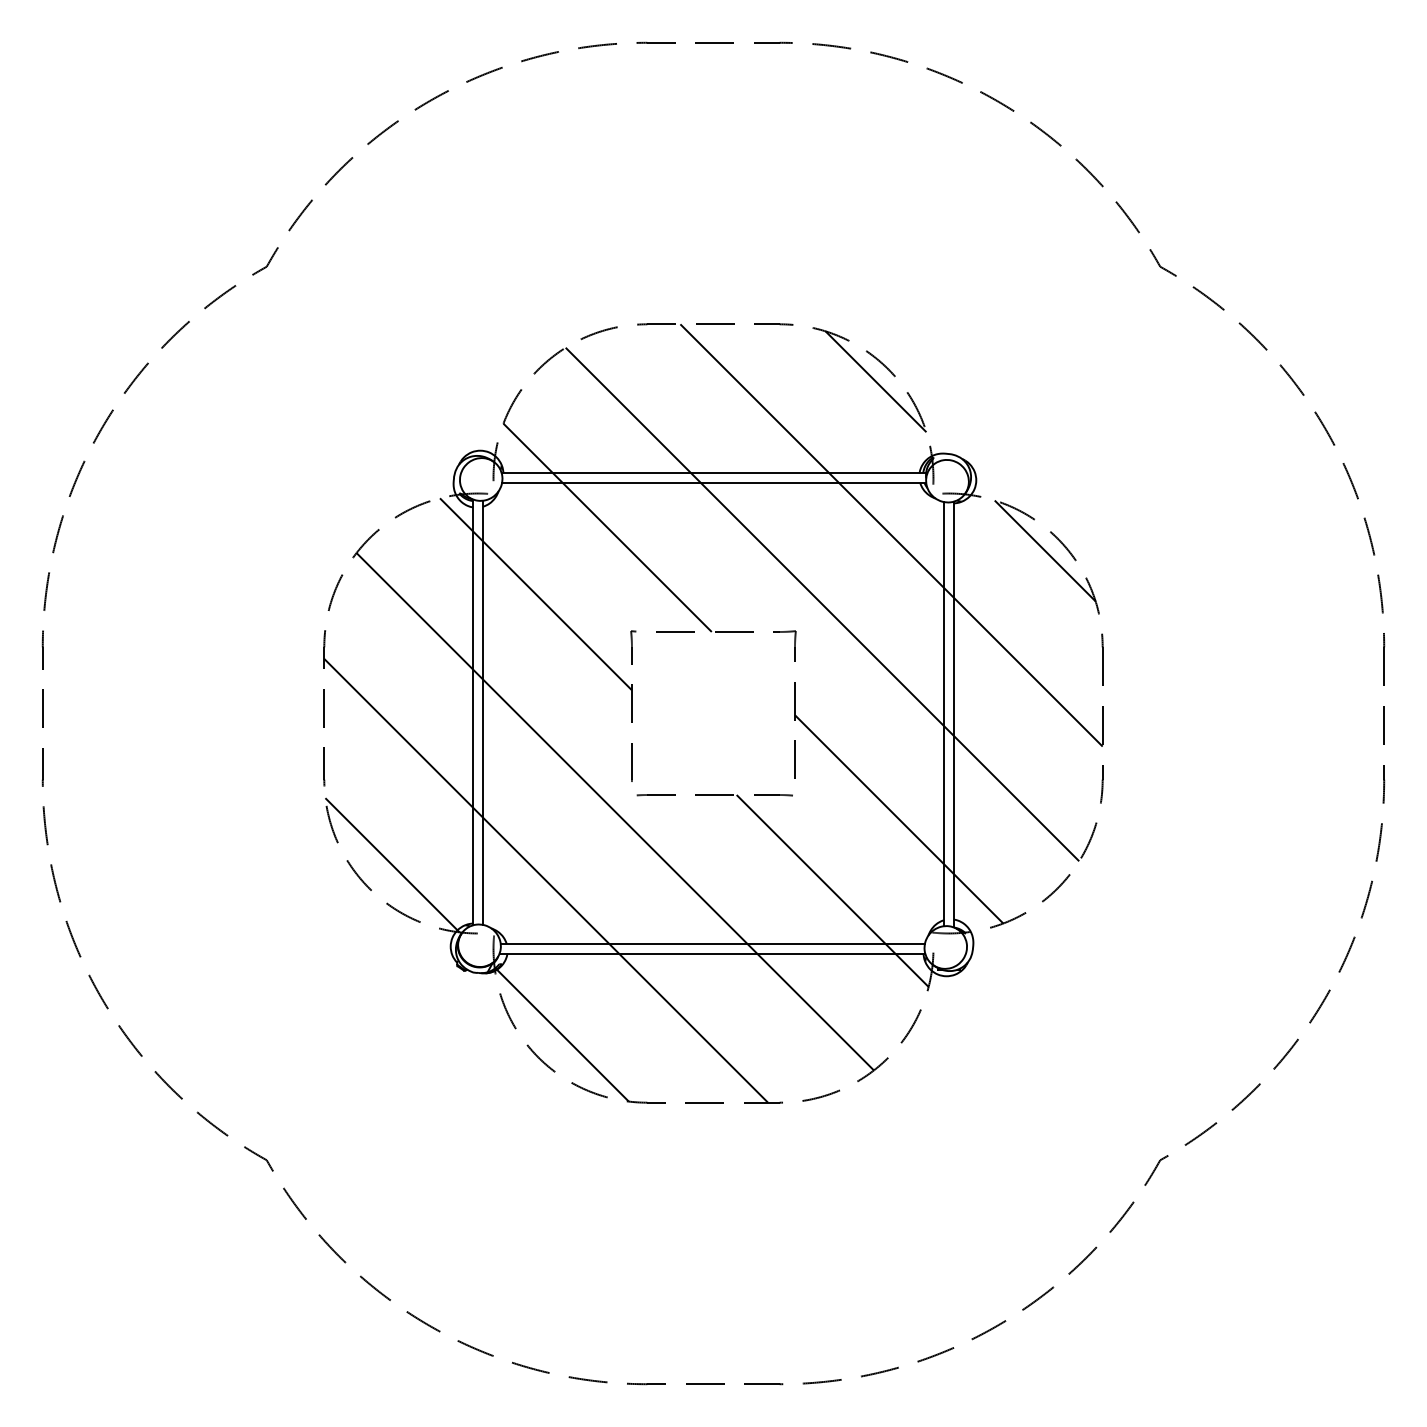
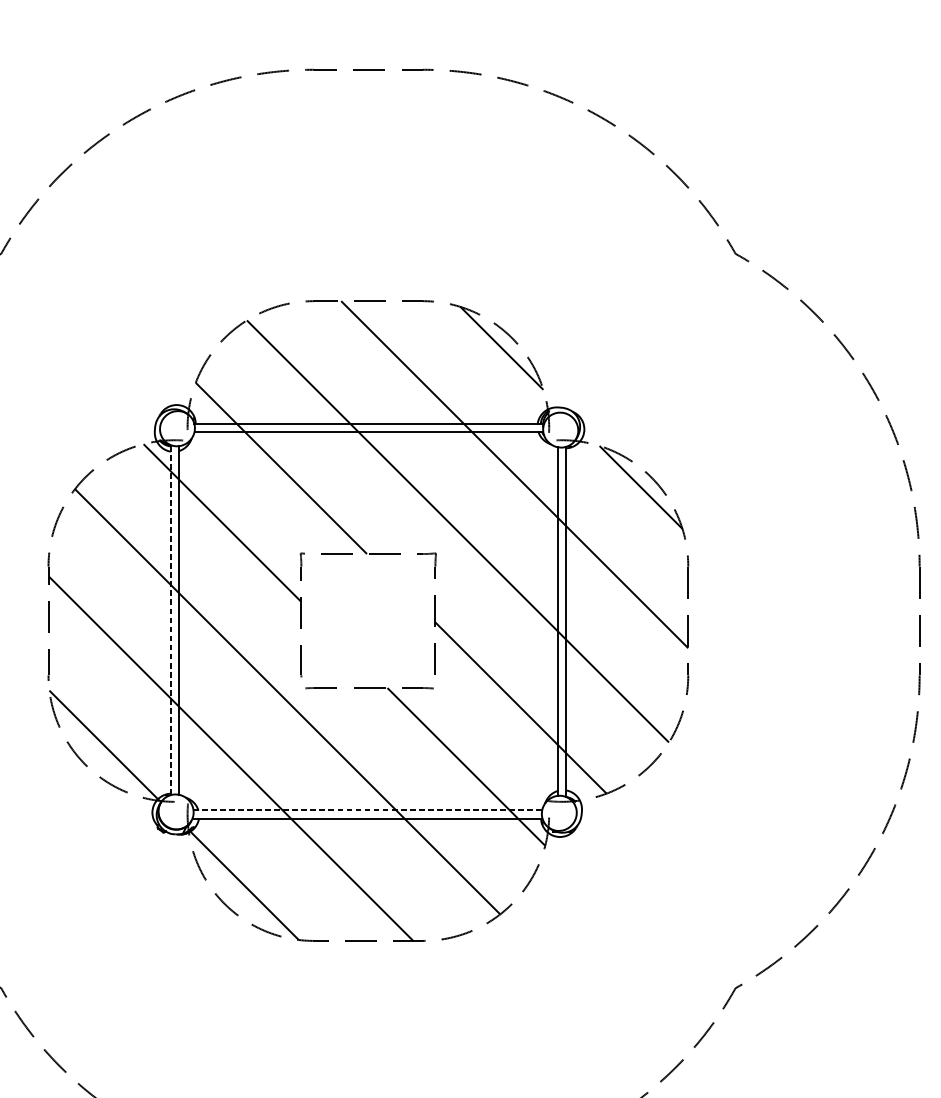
line: (473, 712) -> (171, 620), solid -> dashed
line: (712, 943) -> (367, 810), solid -> dashed

